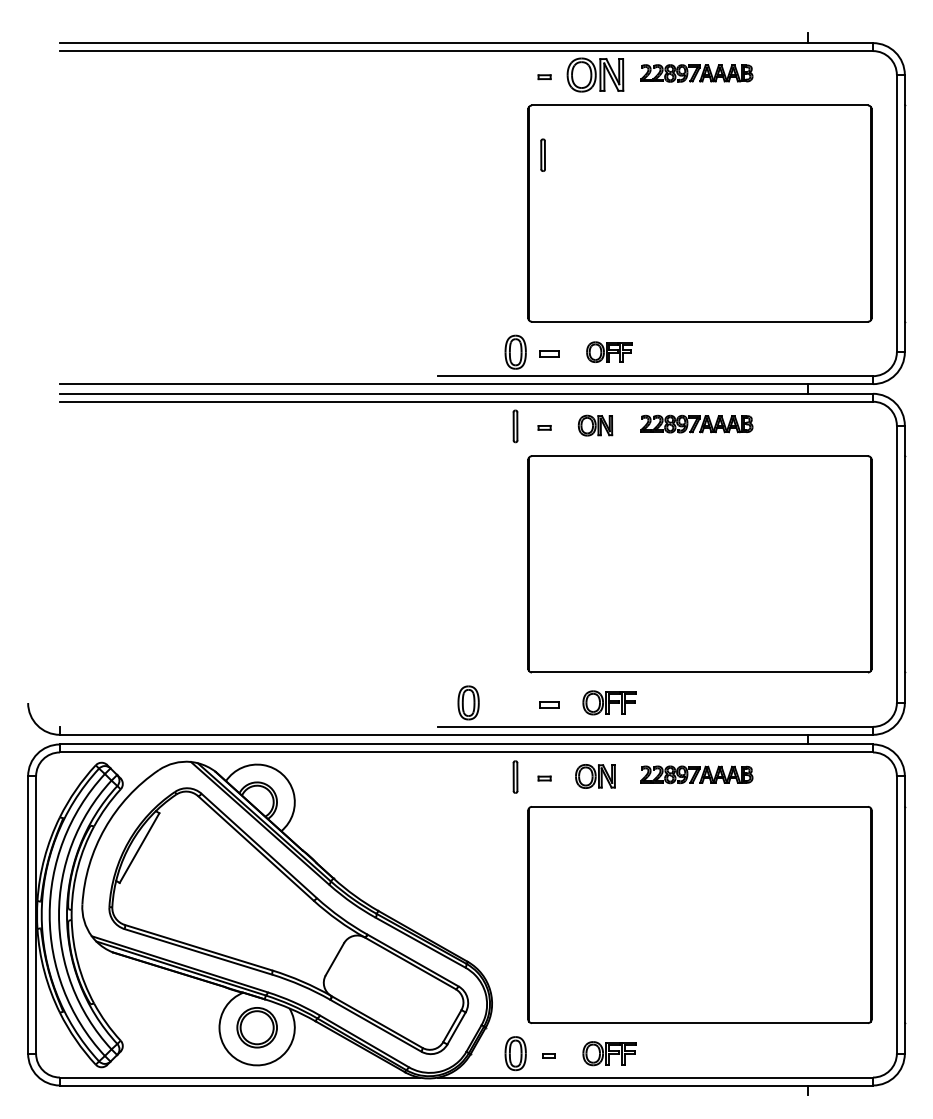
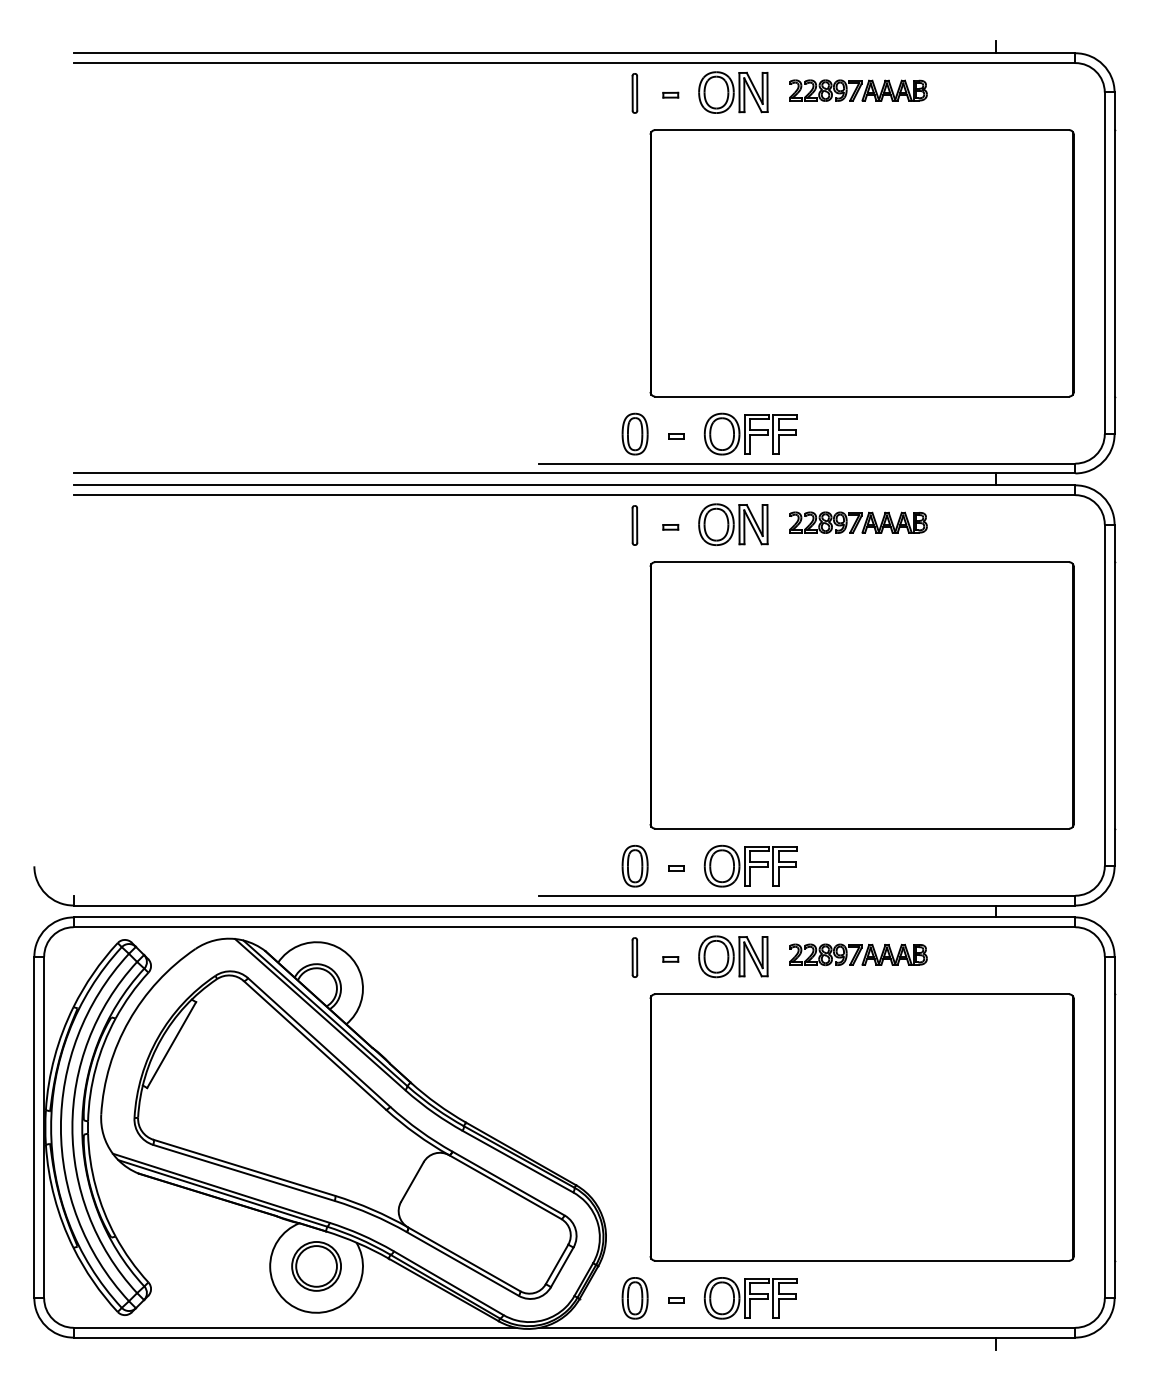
part: (542, 155) -> (634, 93), moved
part: (609, 351) -> (750, 433), size x1.67
part: (549, 354) -> (676, 436), size x0.62
part: (595, 425) -> (733, 524), size x1.67
part: (609, 702) -> (750, 865), size x1.43
part: (468, 703) -> (634, 866), moved
part: (549, 704) -> (676, 868), size x0.62
part: (595, 776) -> (733, 956), size x1.43
part: (609, 1053) -> (750, 1298), size x1.43

